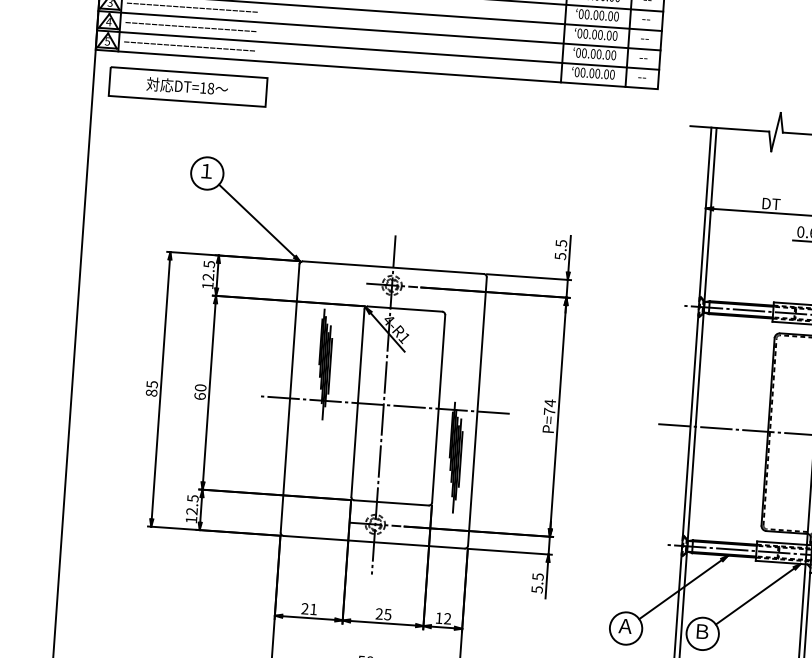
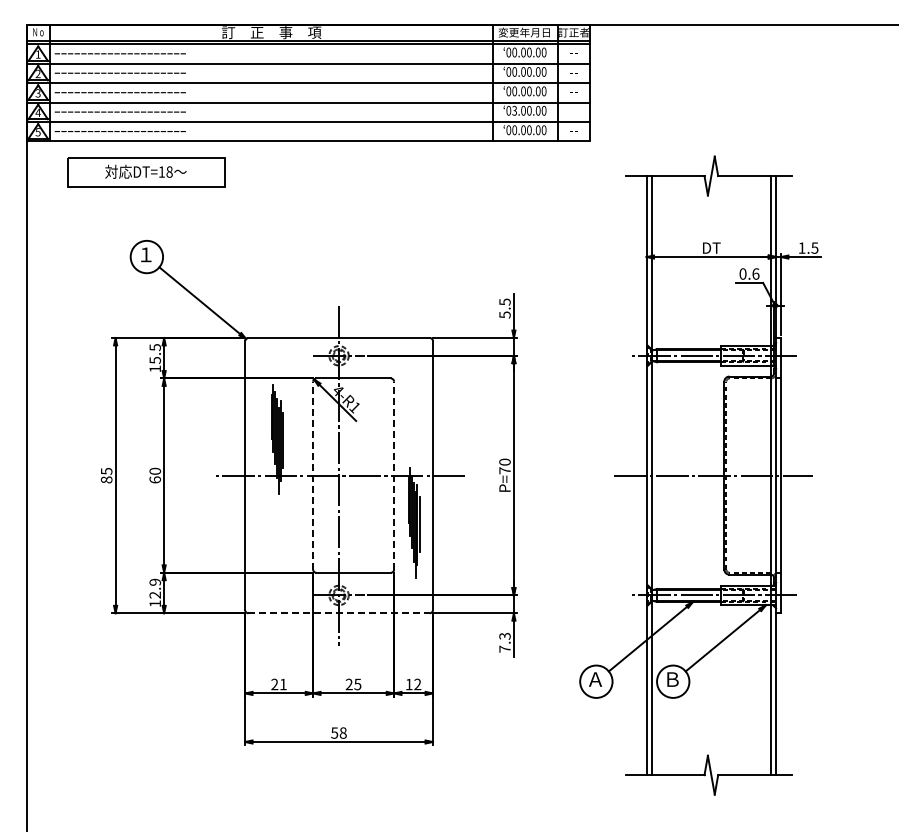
text: (584, 52) -> (514, 110), 00.00.00 -> 03.00.00
part: (187, 87) -> (146, 172), moved
text: (208, 276) -> (155, 359), 12.5 -> 15.5
text: (549, 402) -> (504, 461), P=74 -> P=70
line: (358, 403) -> (313, 475), solid -> dashed
line: (439, 408) -> (394, 475), solid -> dashed
text: (192, 497) -> (154, 581), 12.5 -> 12.9
line: (374, 542) -> (339, 613), solid -> dashed
text: (537, 582) -> (504, 642), 5.5 -> 7.3

